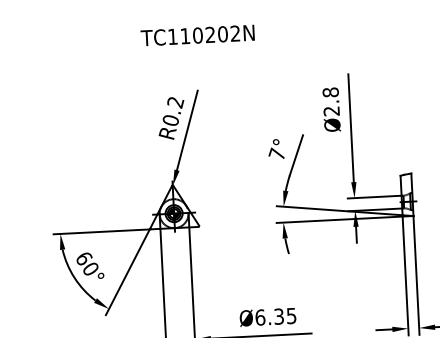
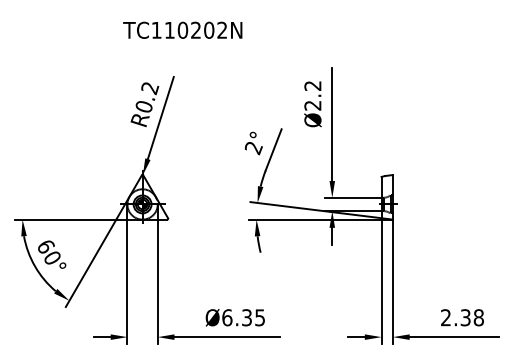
text: (197, 34) -> (182, 29), moved
text: (330, 92) -> (312, 85), Ø2.8 -> Ø2.2
text: (277, 154) -> (253, 147), 7° -> 2°

